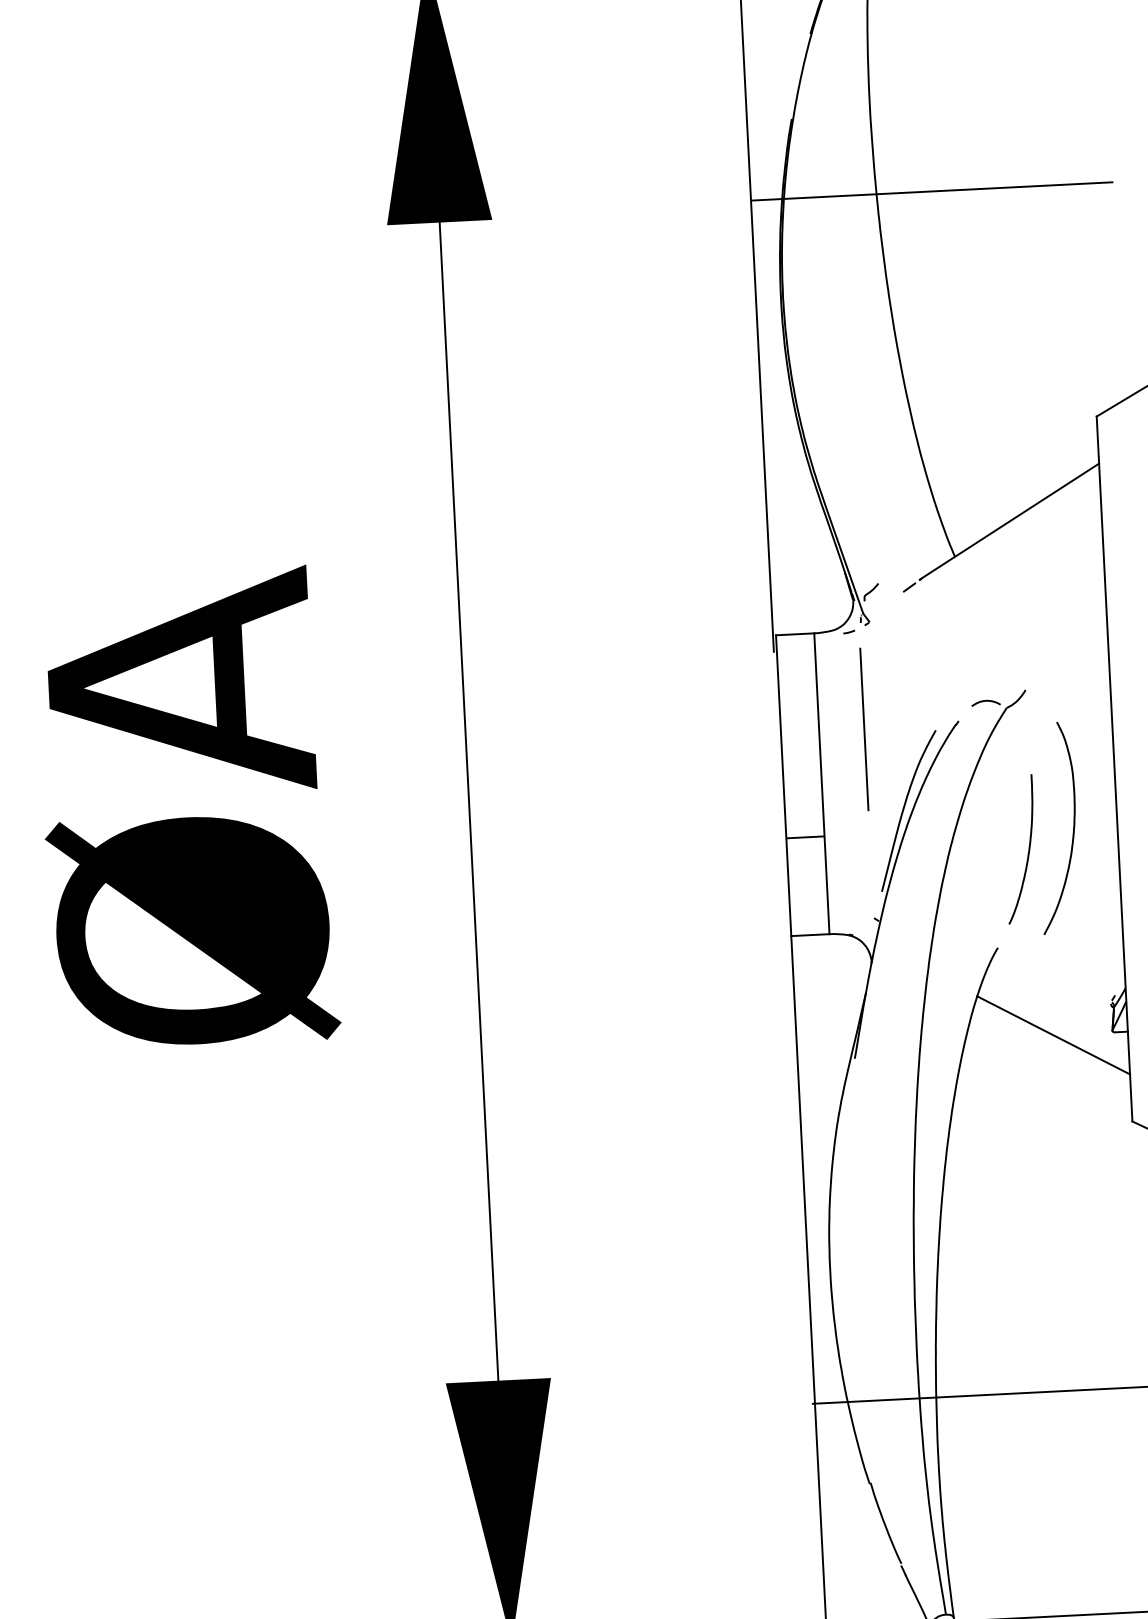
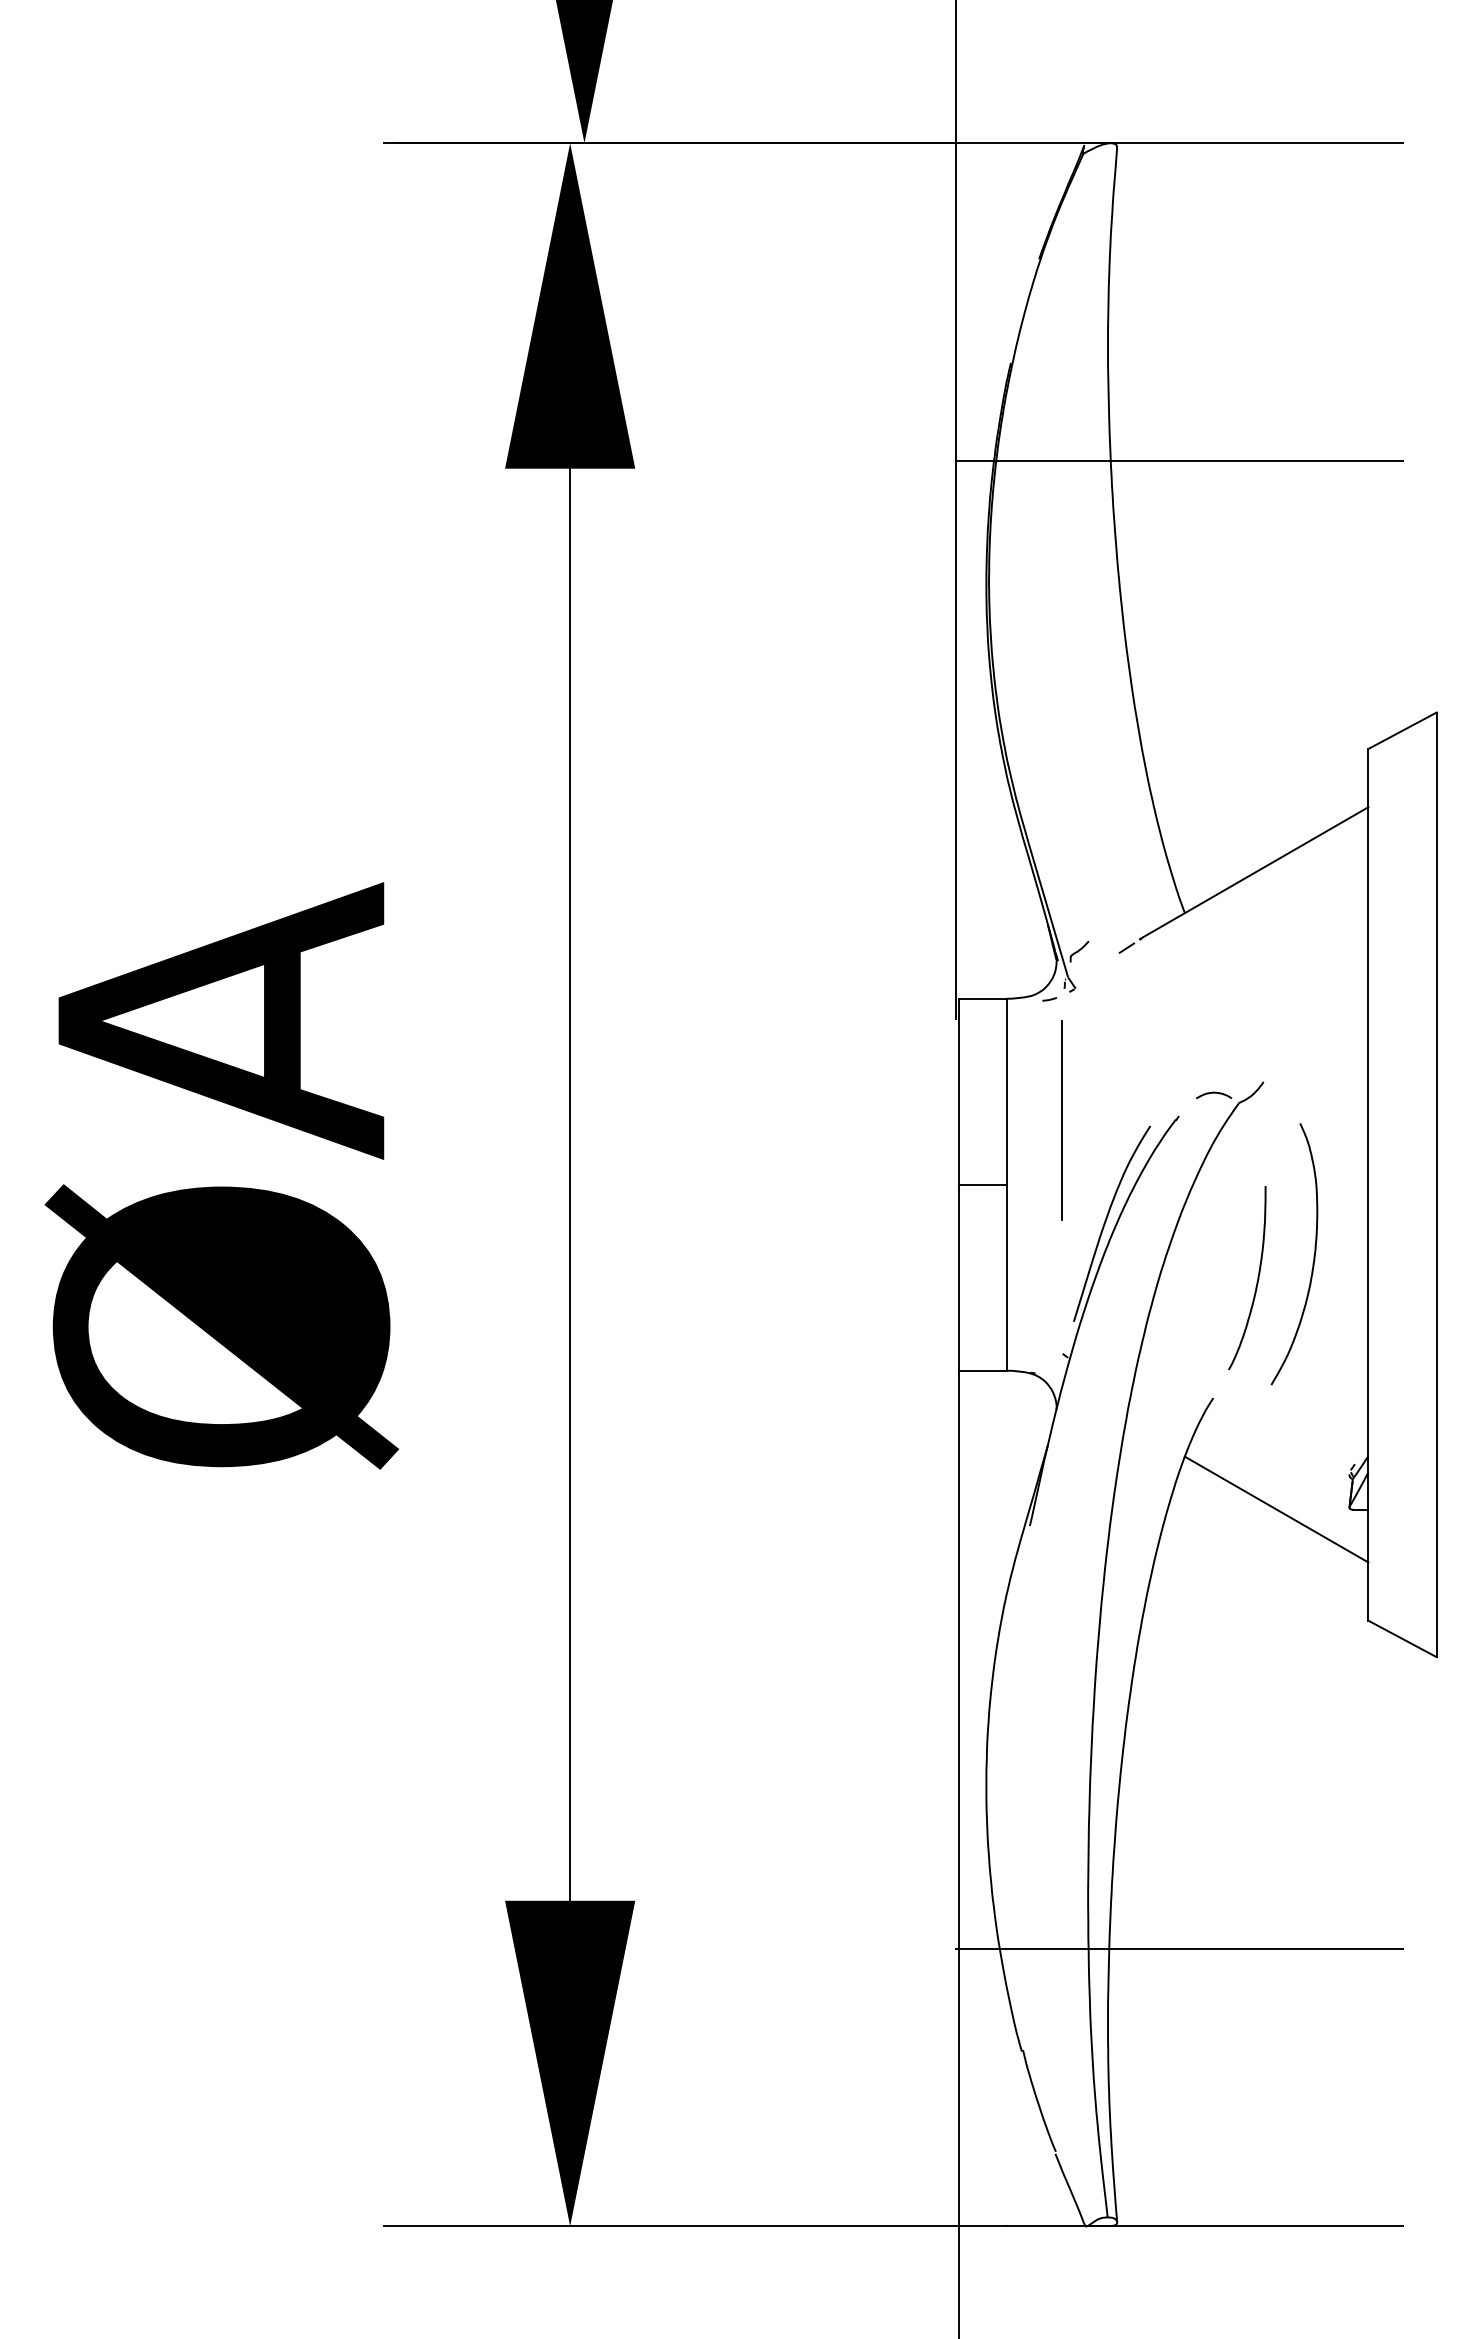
line: (805, 837) -> (982, 1184), moved

